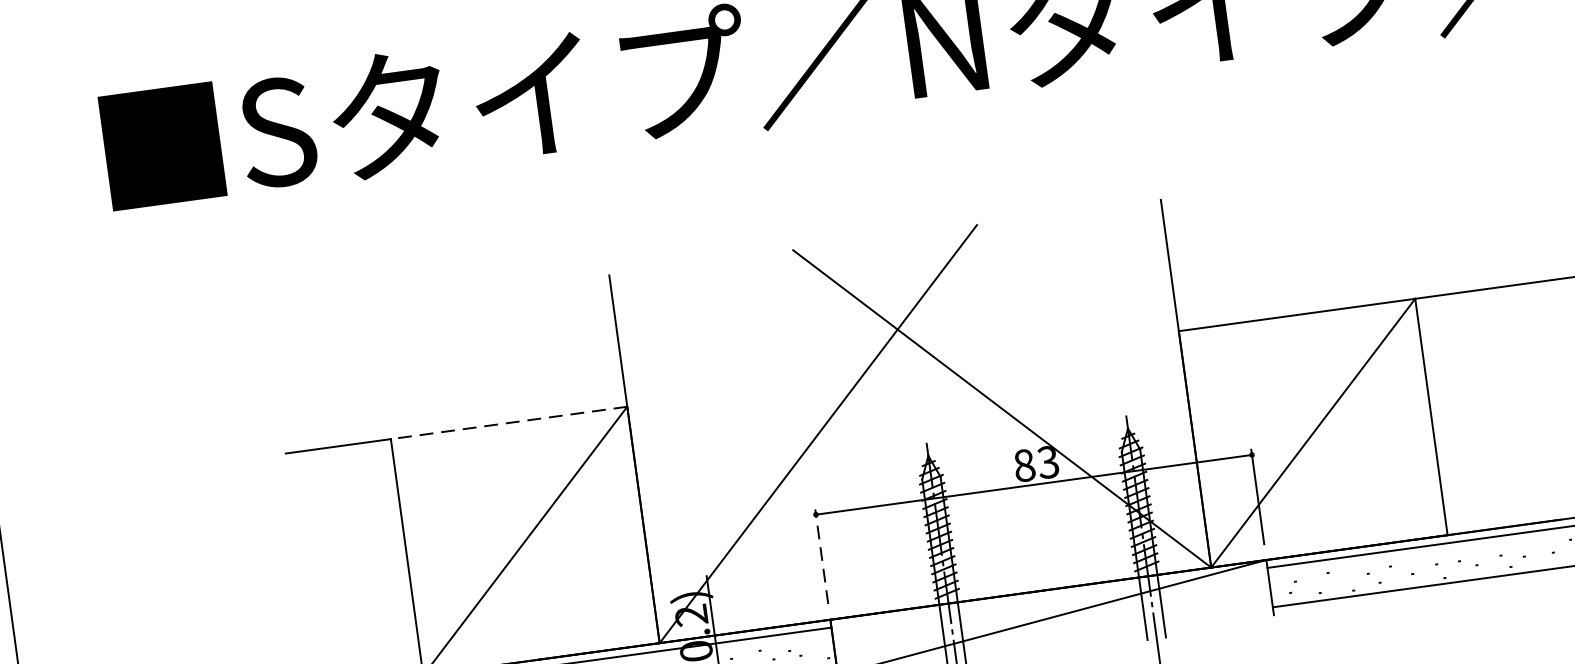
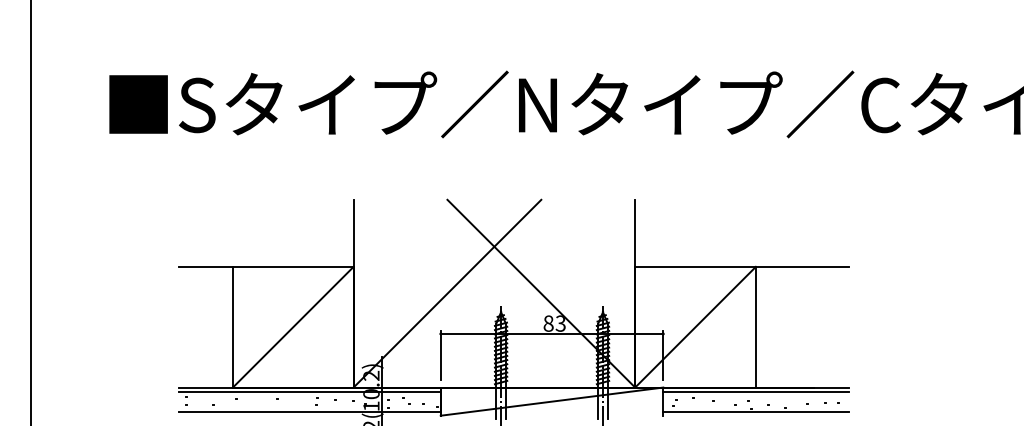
line: (507, 422) -> (292, 266), dashed -> solid
line: (821, 555) -> (440, 354), dashed -> solid

